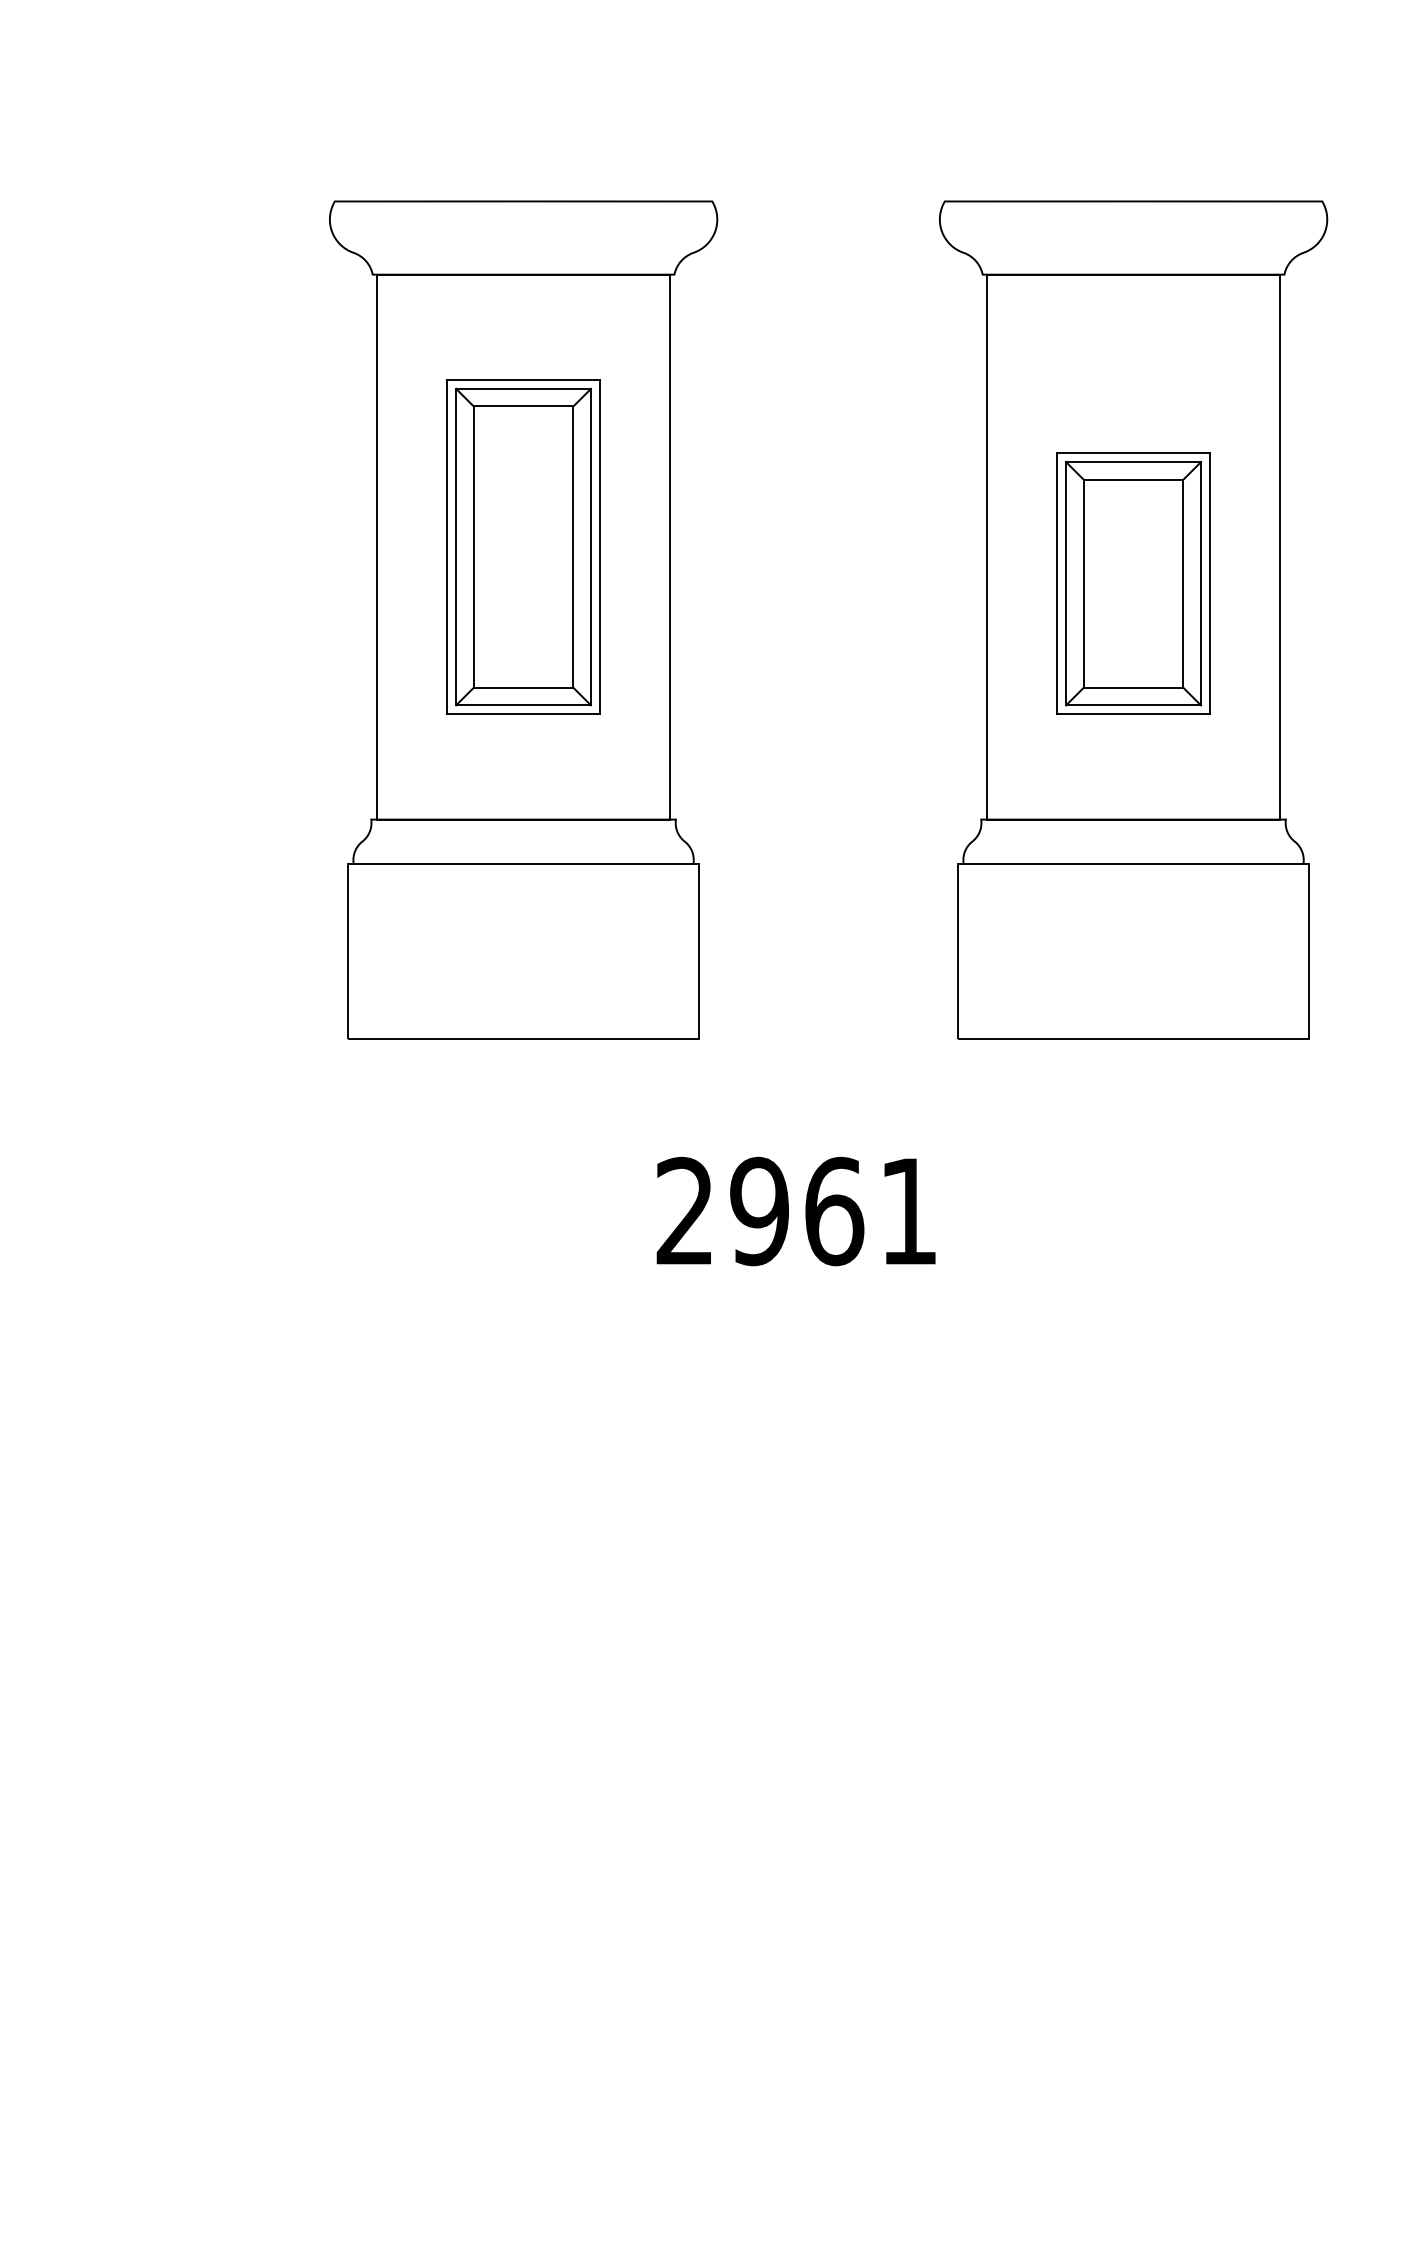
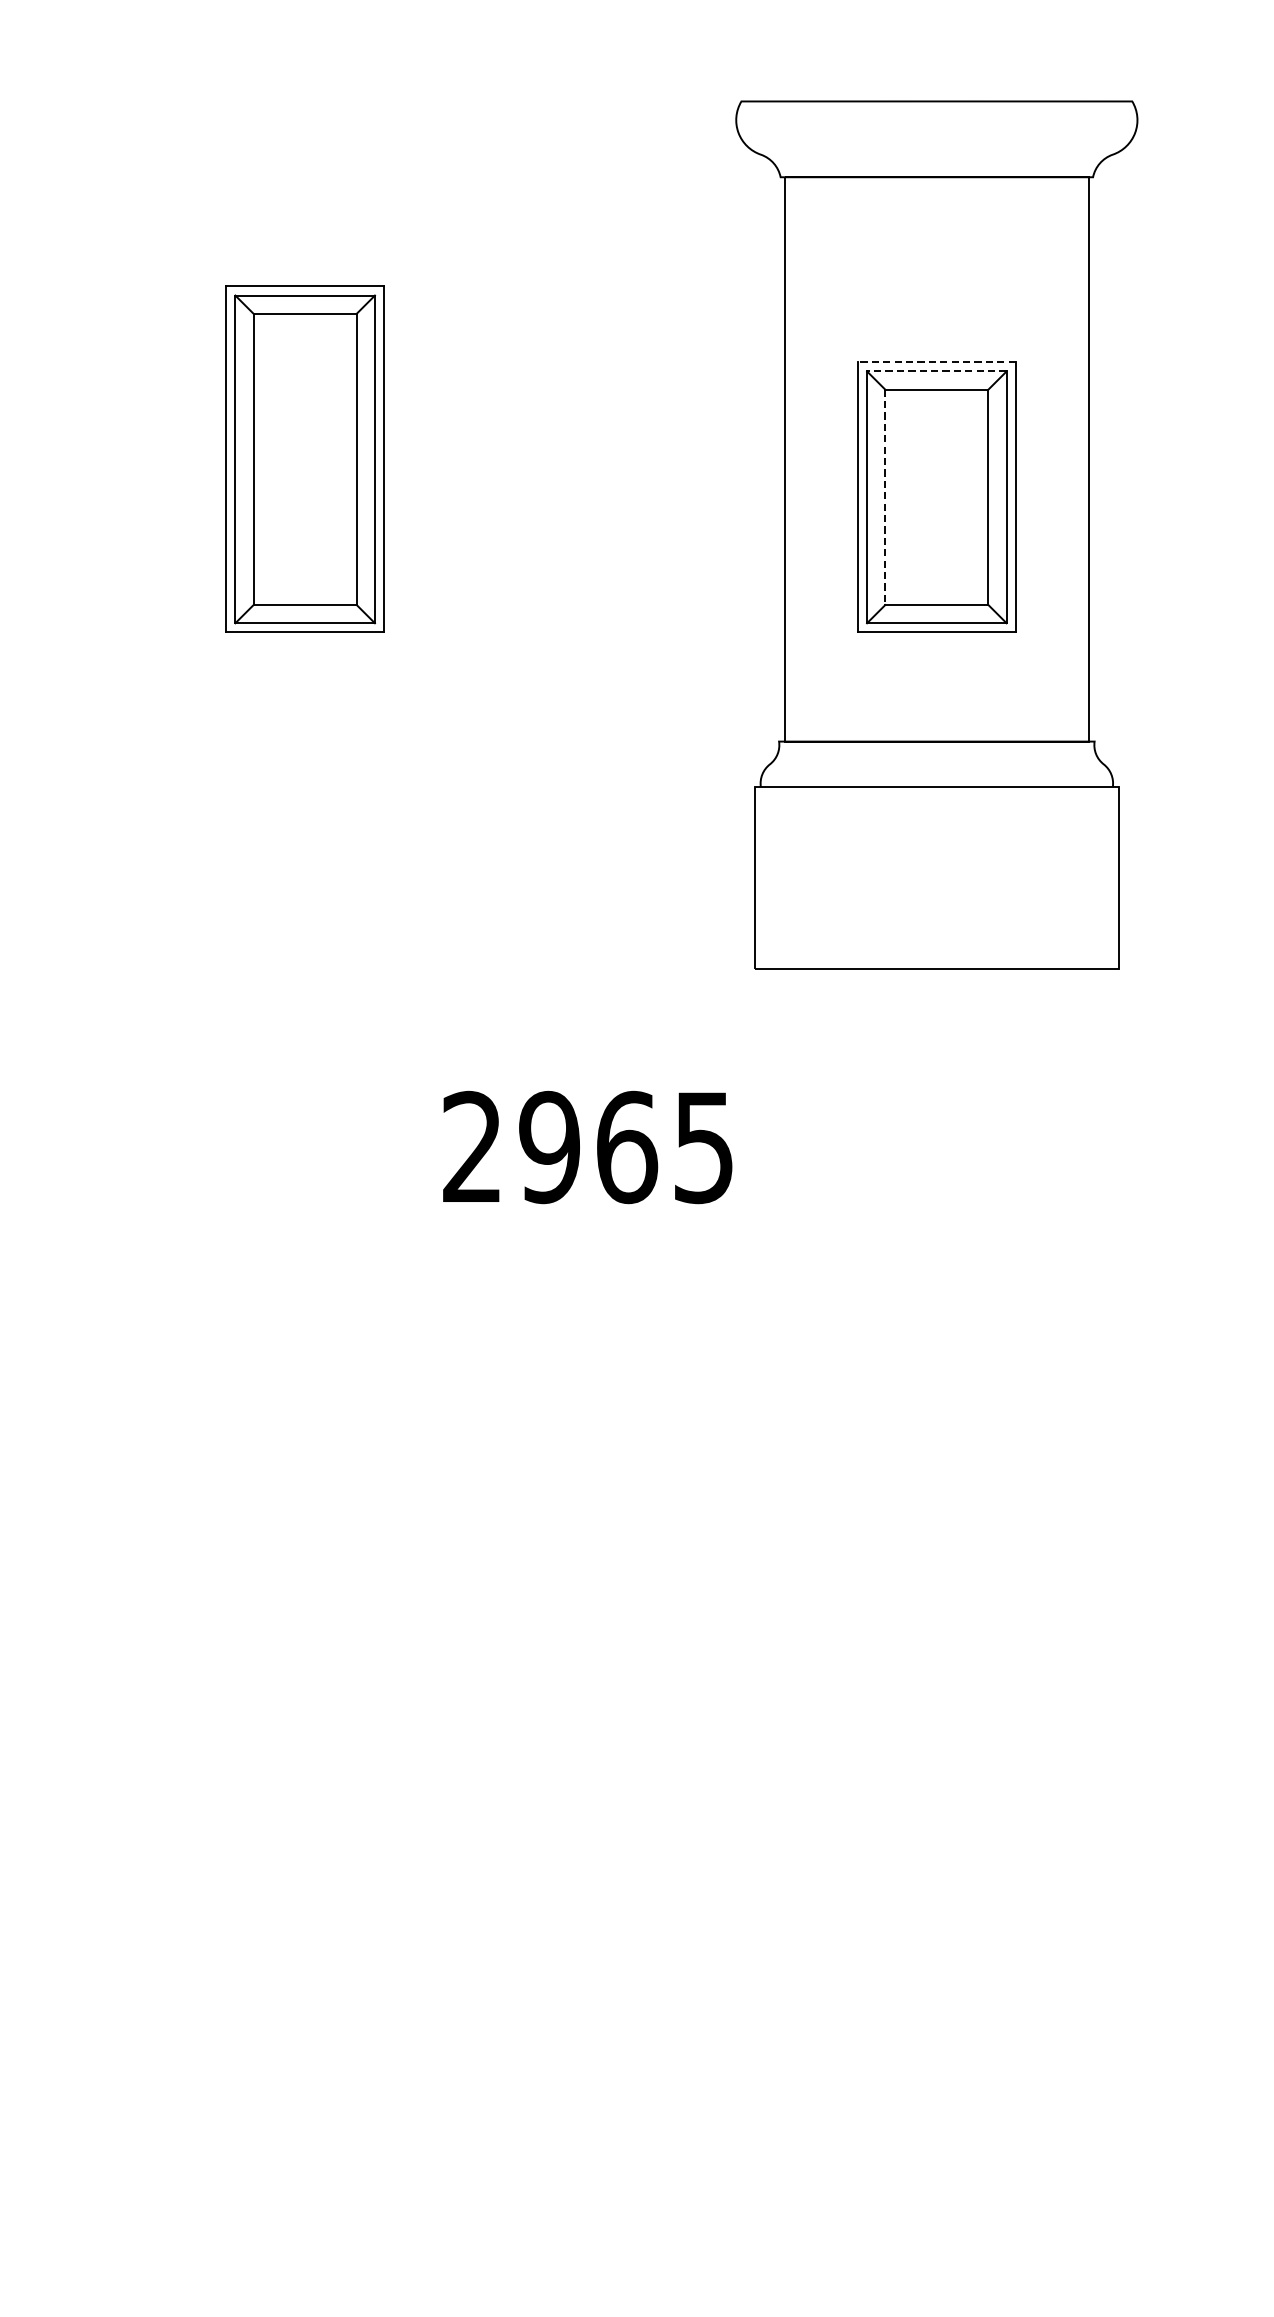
line: (1133, 453) -> (936, 362), solid -> dashed
line: (1133, 462) -> (936, 371), solid -> dashed
line: (1083, 584) -> (885, 498), solid -> dashed
part: (523, 619) -> (305, 534), removed
text: (908, 1212) -> (703, 1148), 2961 -> 2965

